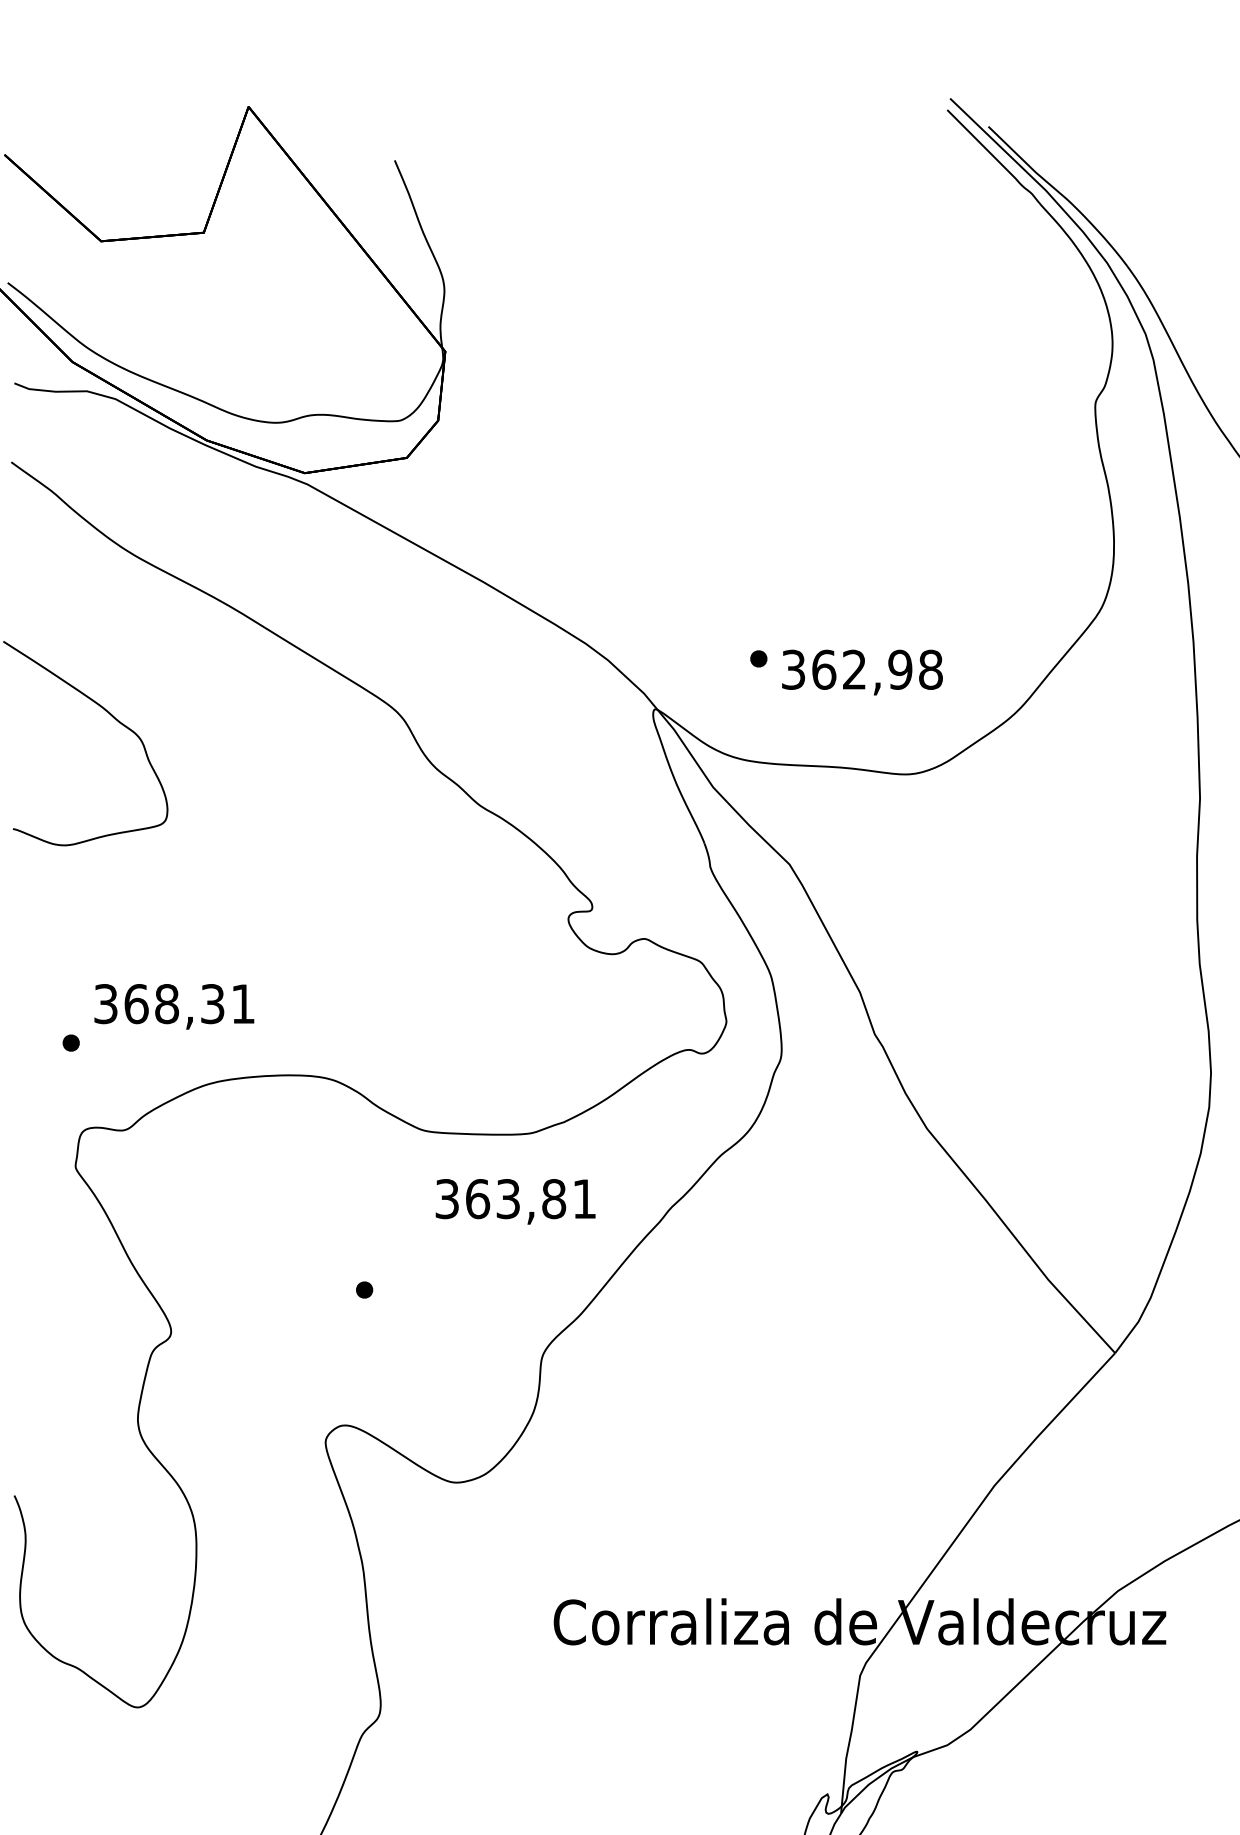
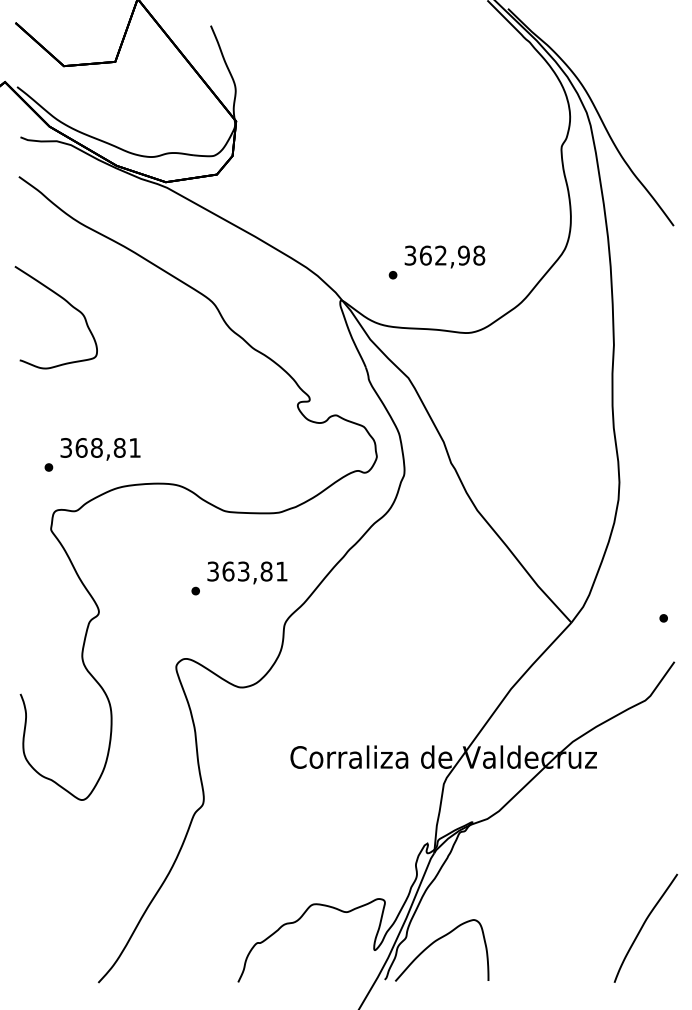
text: (861, 671) -> (444, 256), moved
text: (212, 1003) -> (119, 447), 368,31 -> 368,81
text: (515, 1200) -> (247, 572), moved

